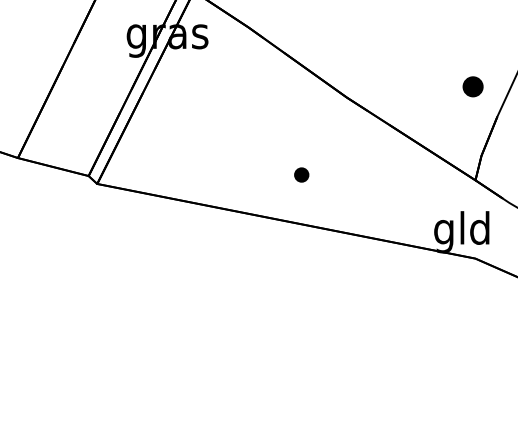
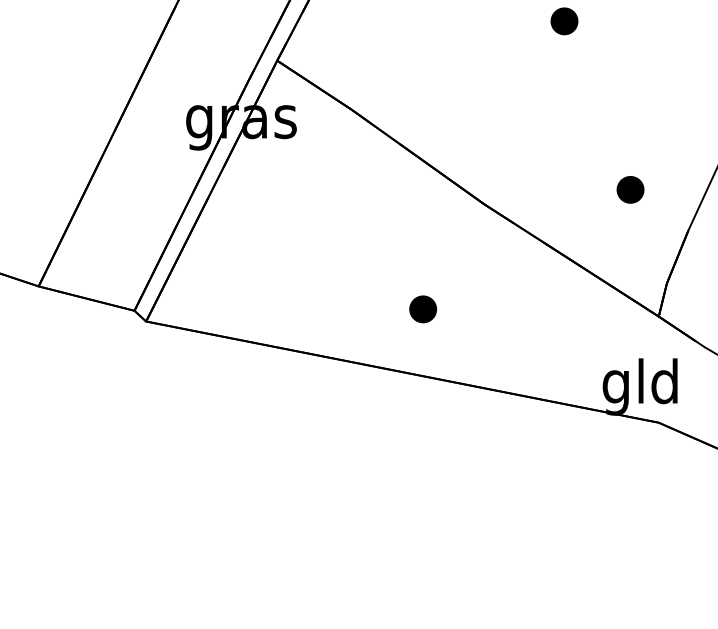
part: (473, 86) -> (630, 189), moved
part: (301, 175) -> (423, 309), size x1.43

